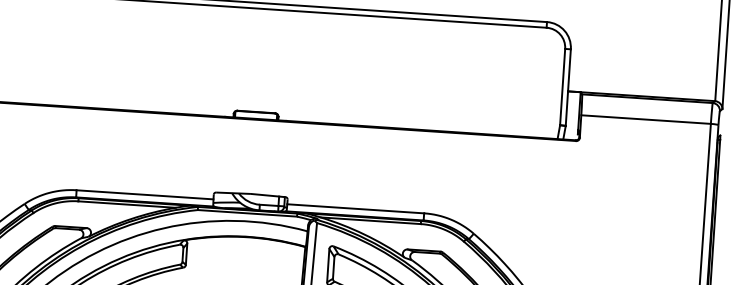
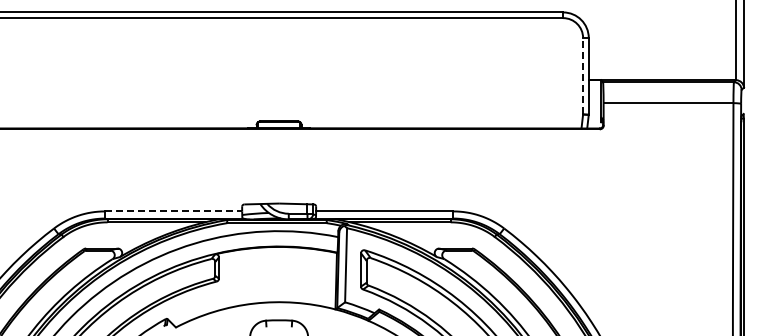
line: (563, 86) -> (583, 75), solid -> dashed
line: (144, 194) -> (173, 211), solid -> dashed

